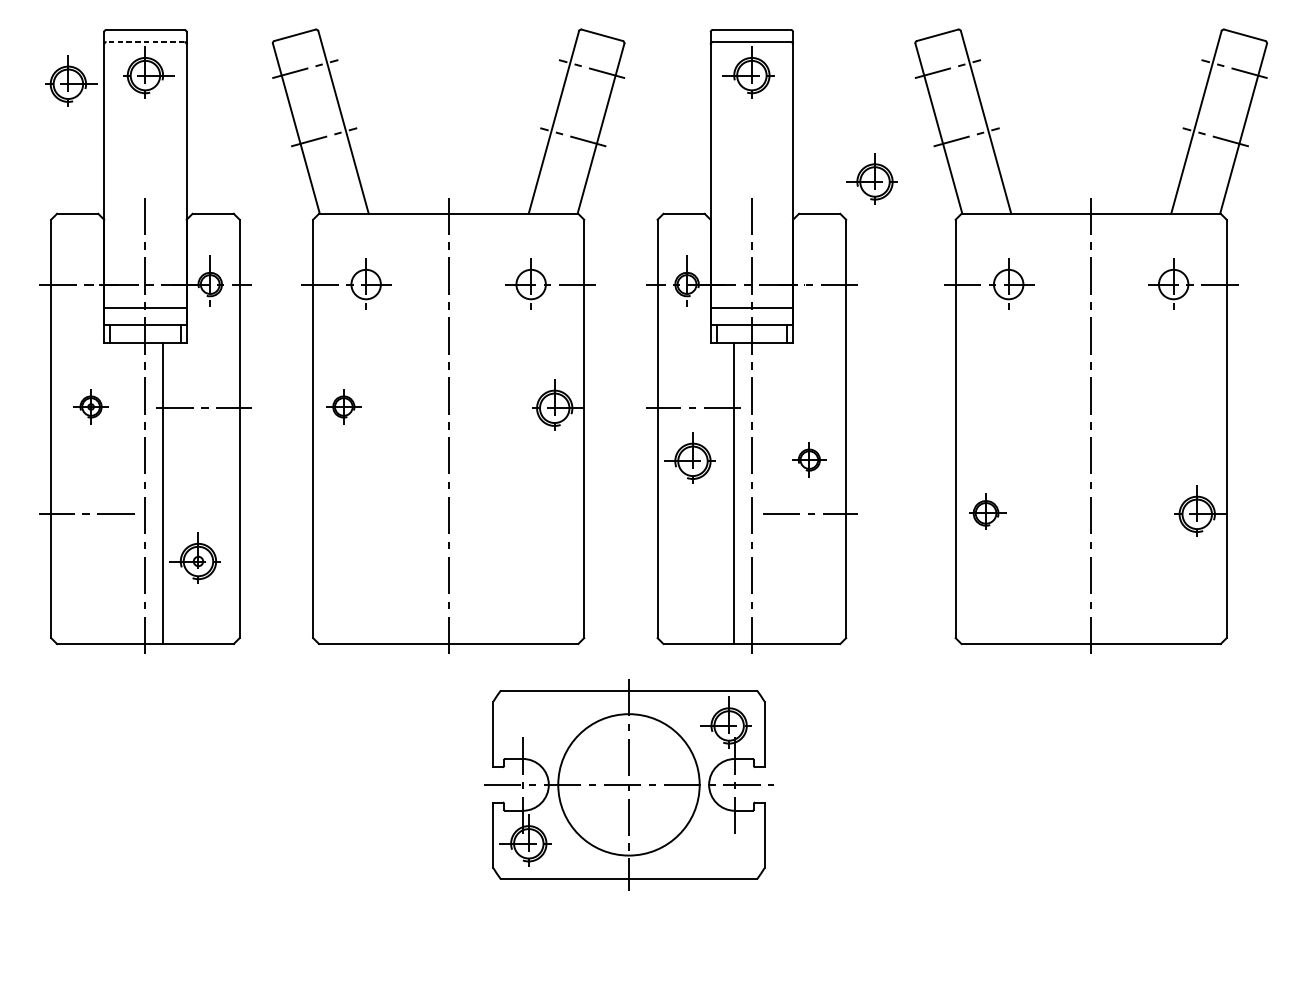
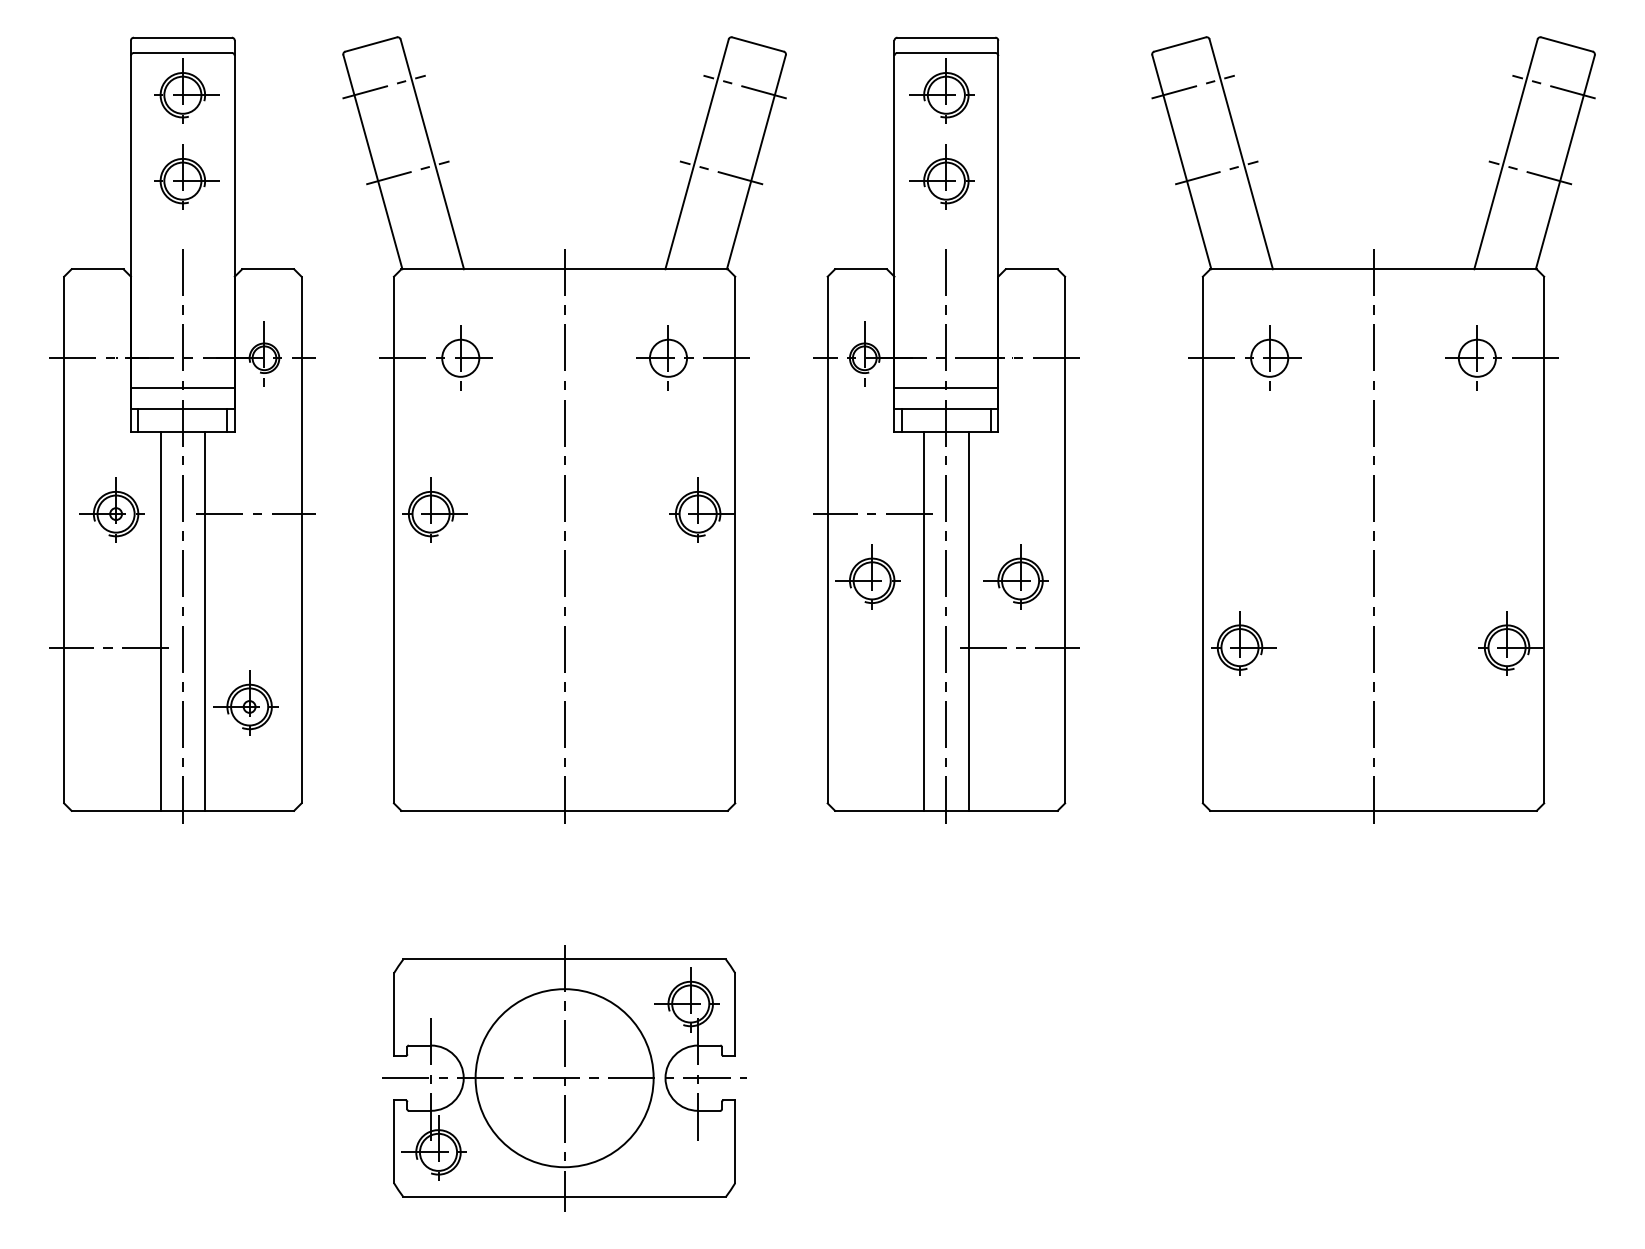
line: (145, 41) -> (182, 52), dashed -> solid
part: (71, 80) -> (186, 176), moved
part: (871, 178) -> (941, 176), moved
part: (88, 404) -> (111, 509), size x1.67
part: (345, 404) -> (434, 509), size x1.67
part: (806, 457) -> (1015, 576), size x1.67
line: (127, 493) -> (160, 621), added
line: (769, 493) -> (968, 621), added
part: (987, 511) -> (1243, 643), size x1.43
part: (628, 785) -> (564, 1078), moved

